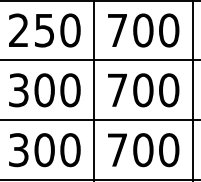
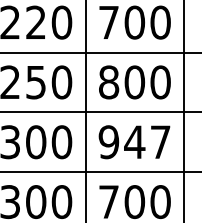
text: (118, 30) -> (109, 82), 700 -> 800
text: (143, 90) -> (134, 142), 700 -> 947

